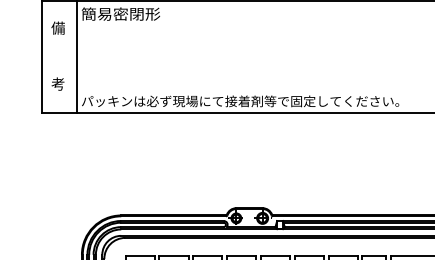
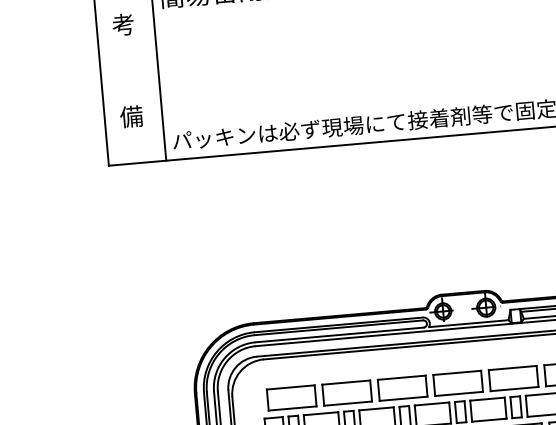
text: (57, 27) -> (122, 23), 備 -> 考
text: (57, 83) -> (130, 115), 考 -> 備

